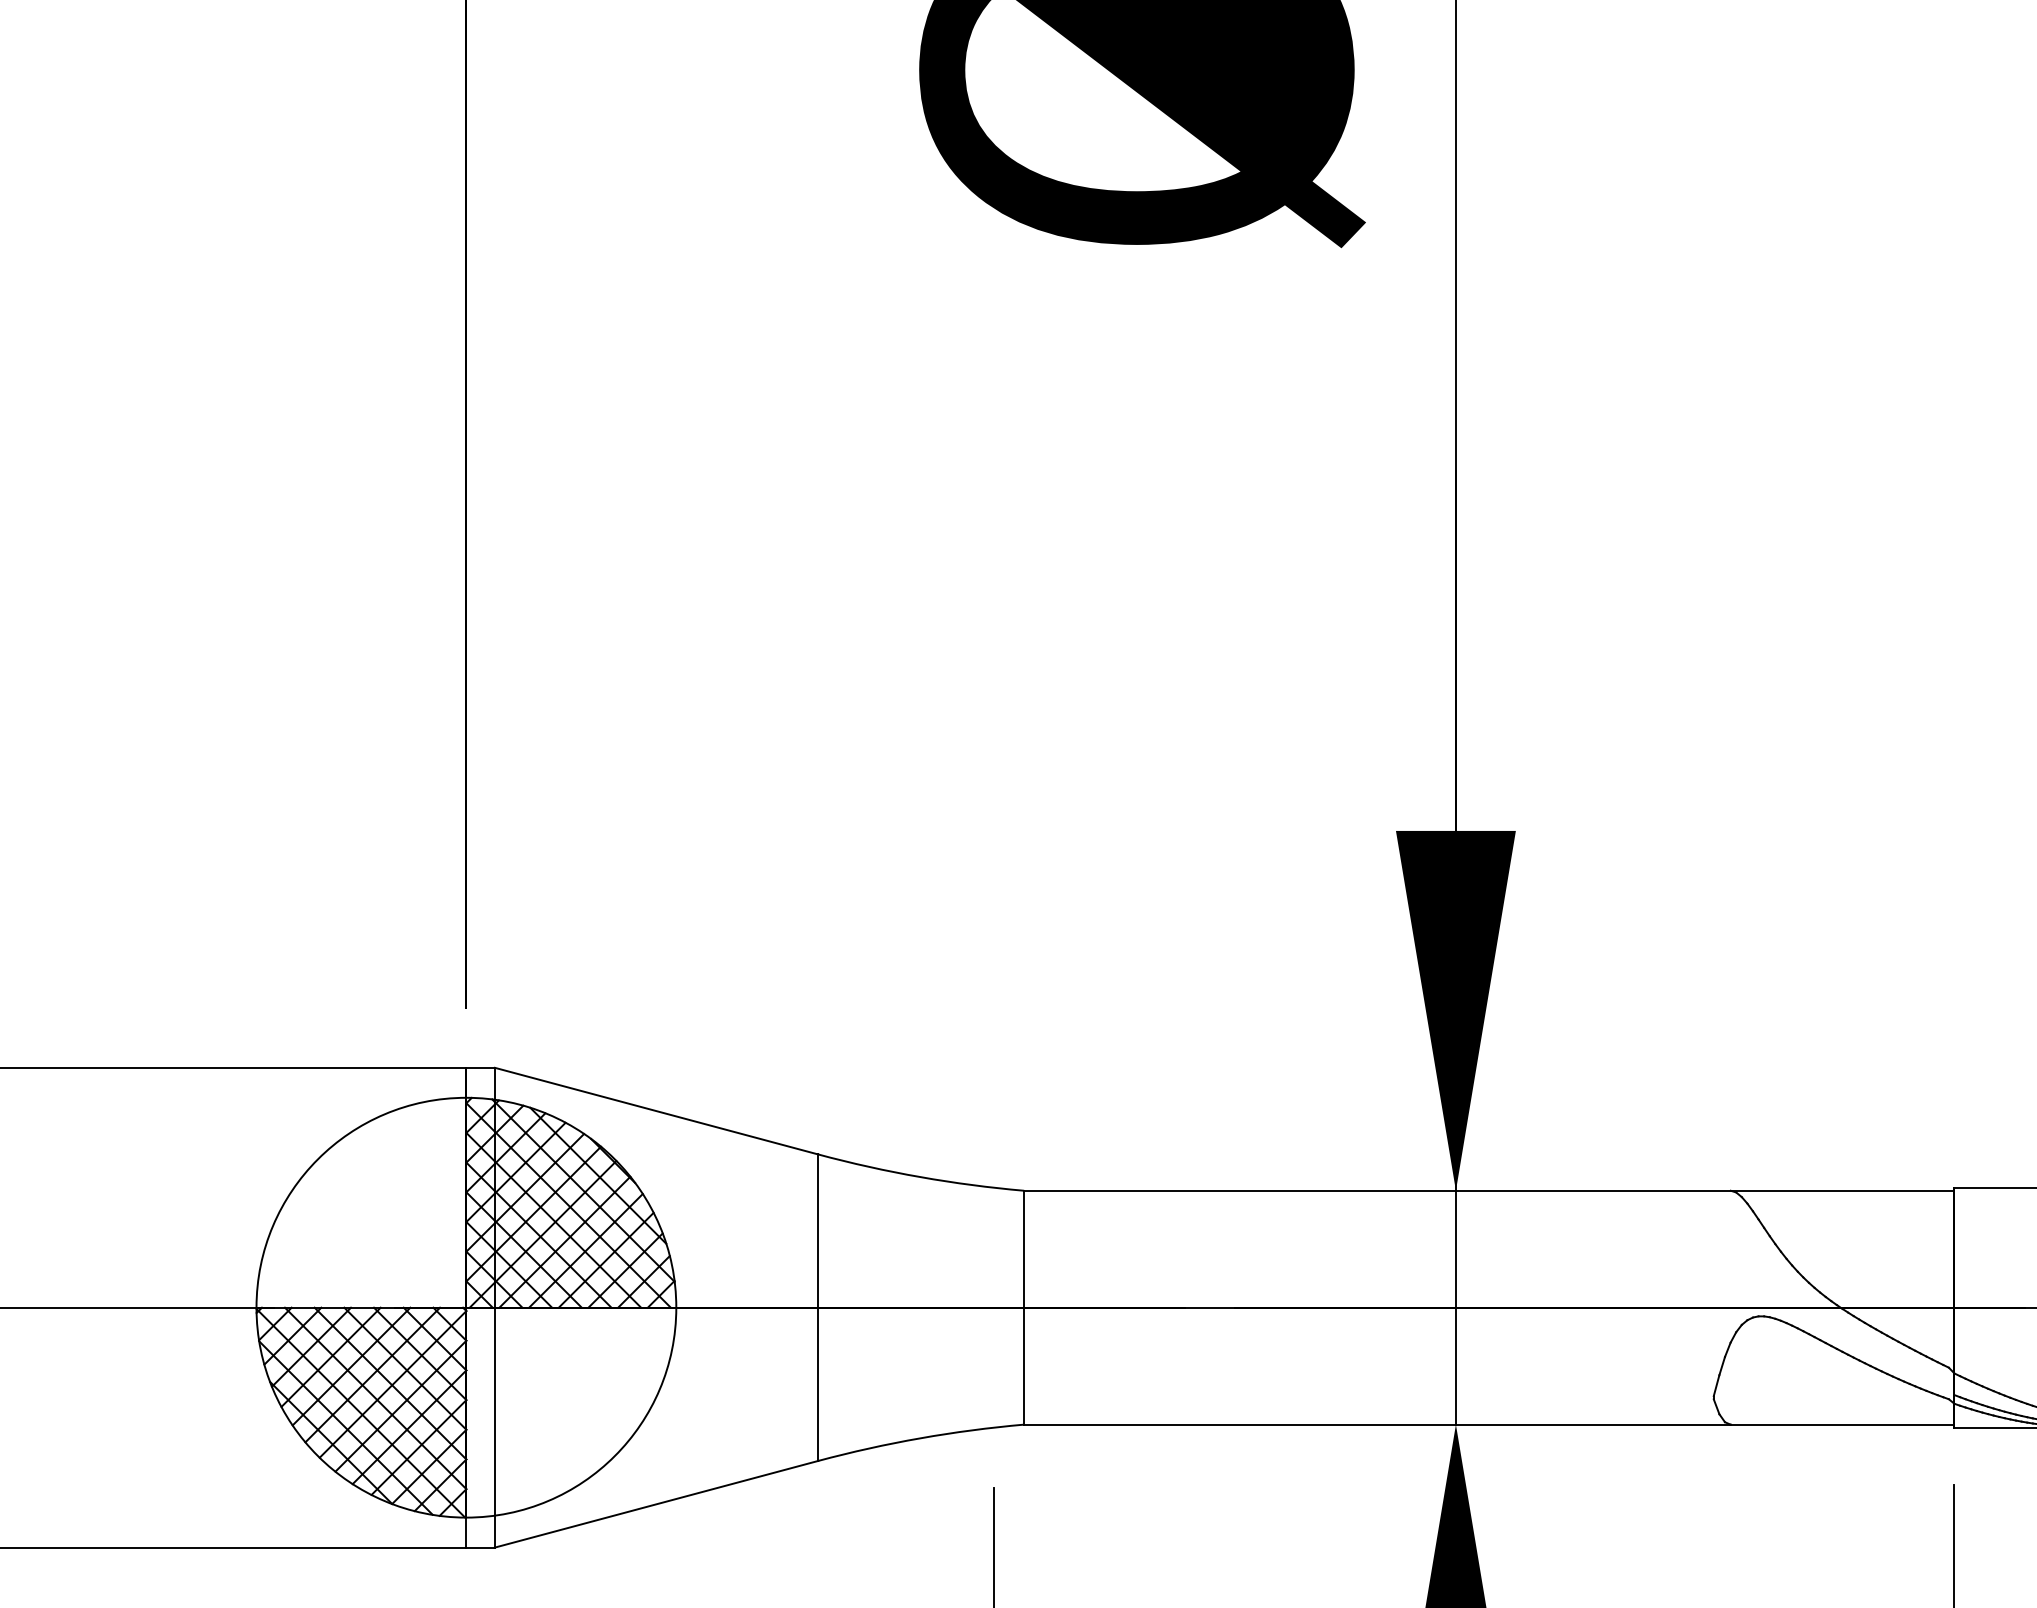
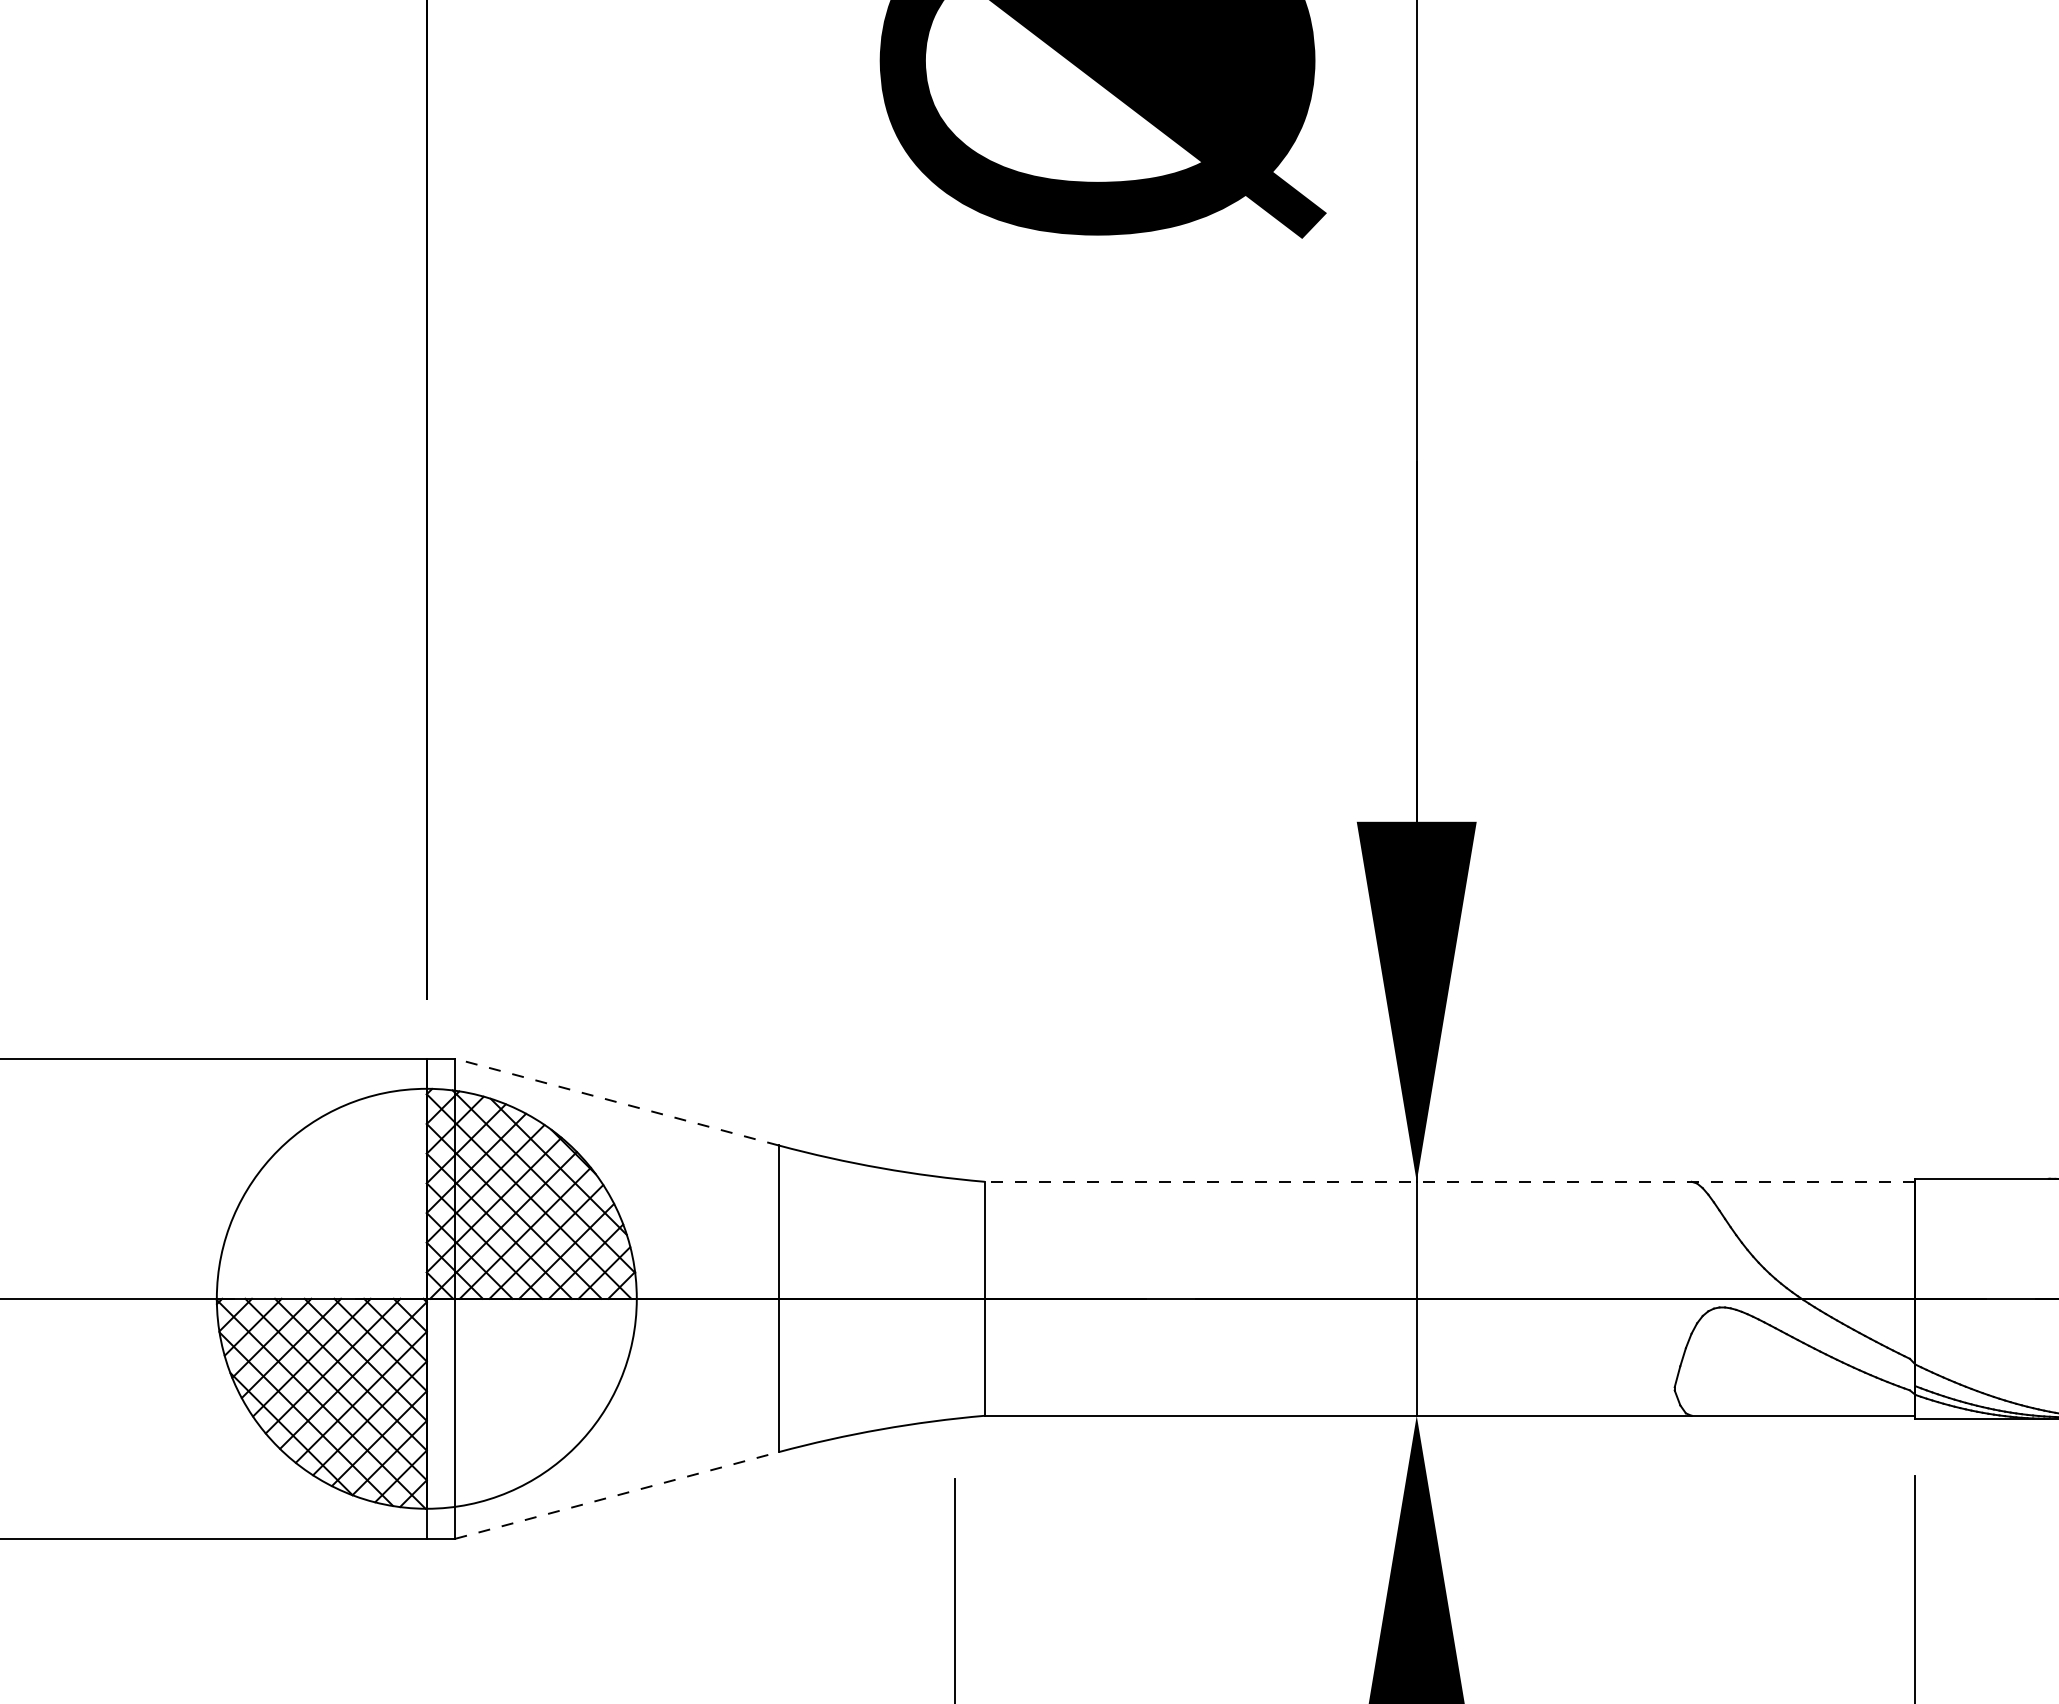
line: (656, 1111) -> (616, 1102), solid -> dashed
line: (1488, 1190) -> (1449, 1181), solid -> dashed
line: (657, 1504) -> (617, 1495), solid -> dashed

